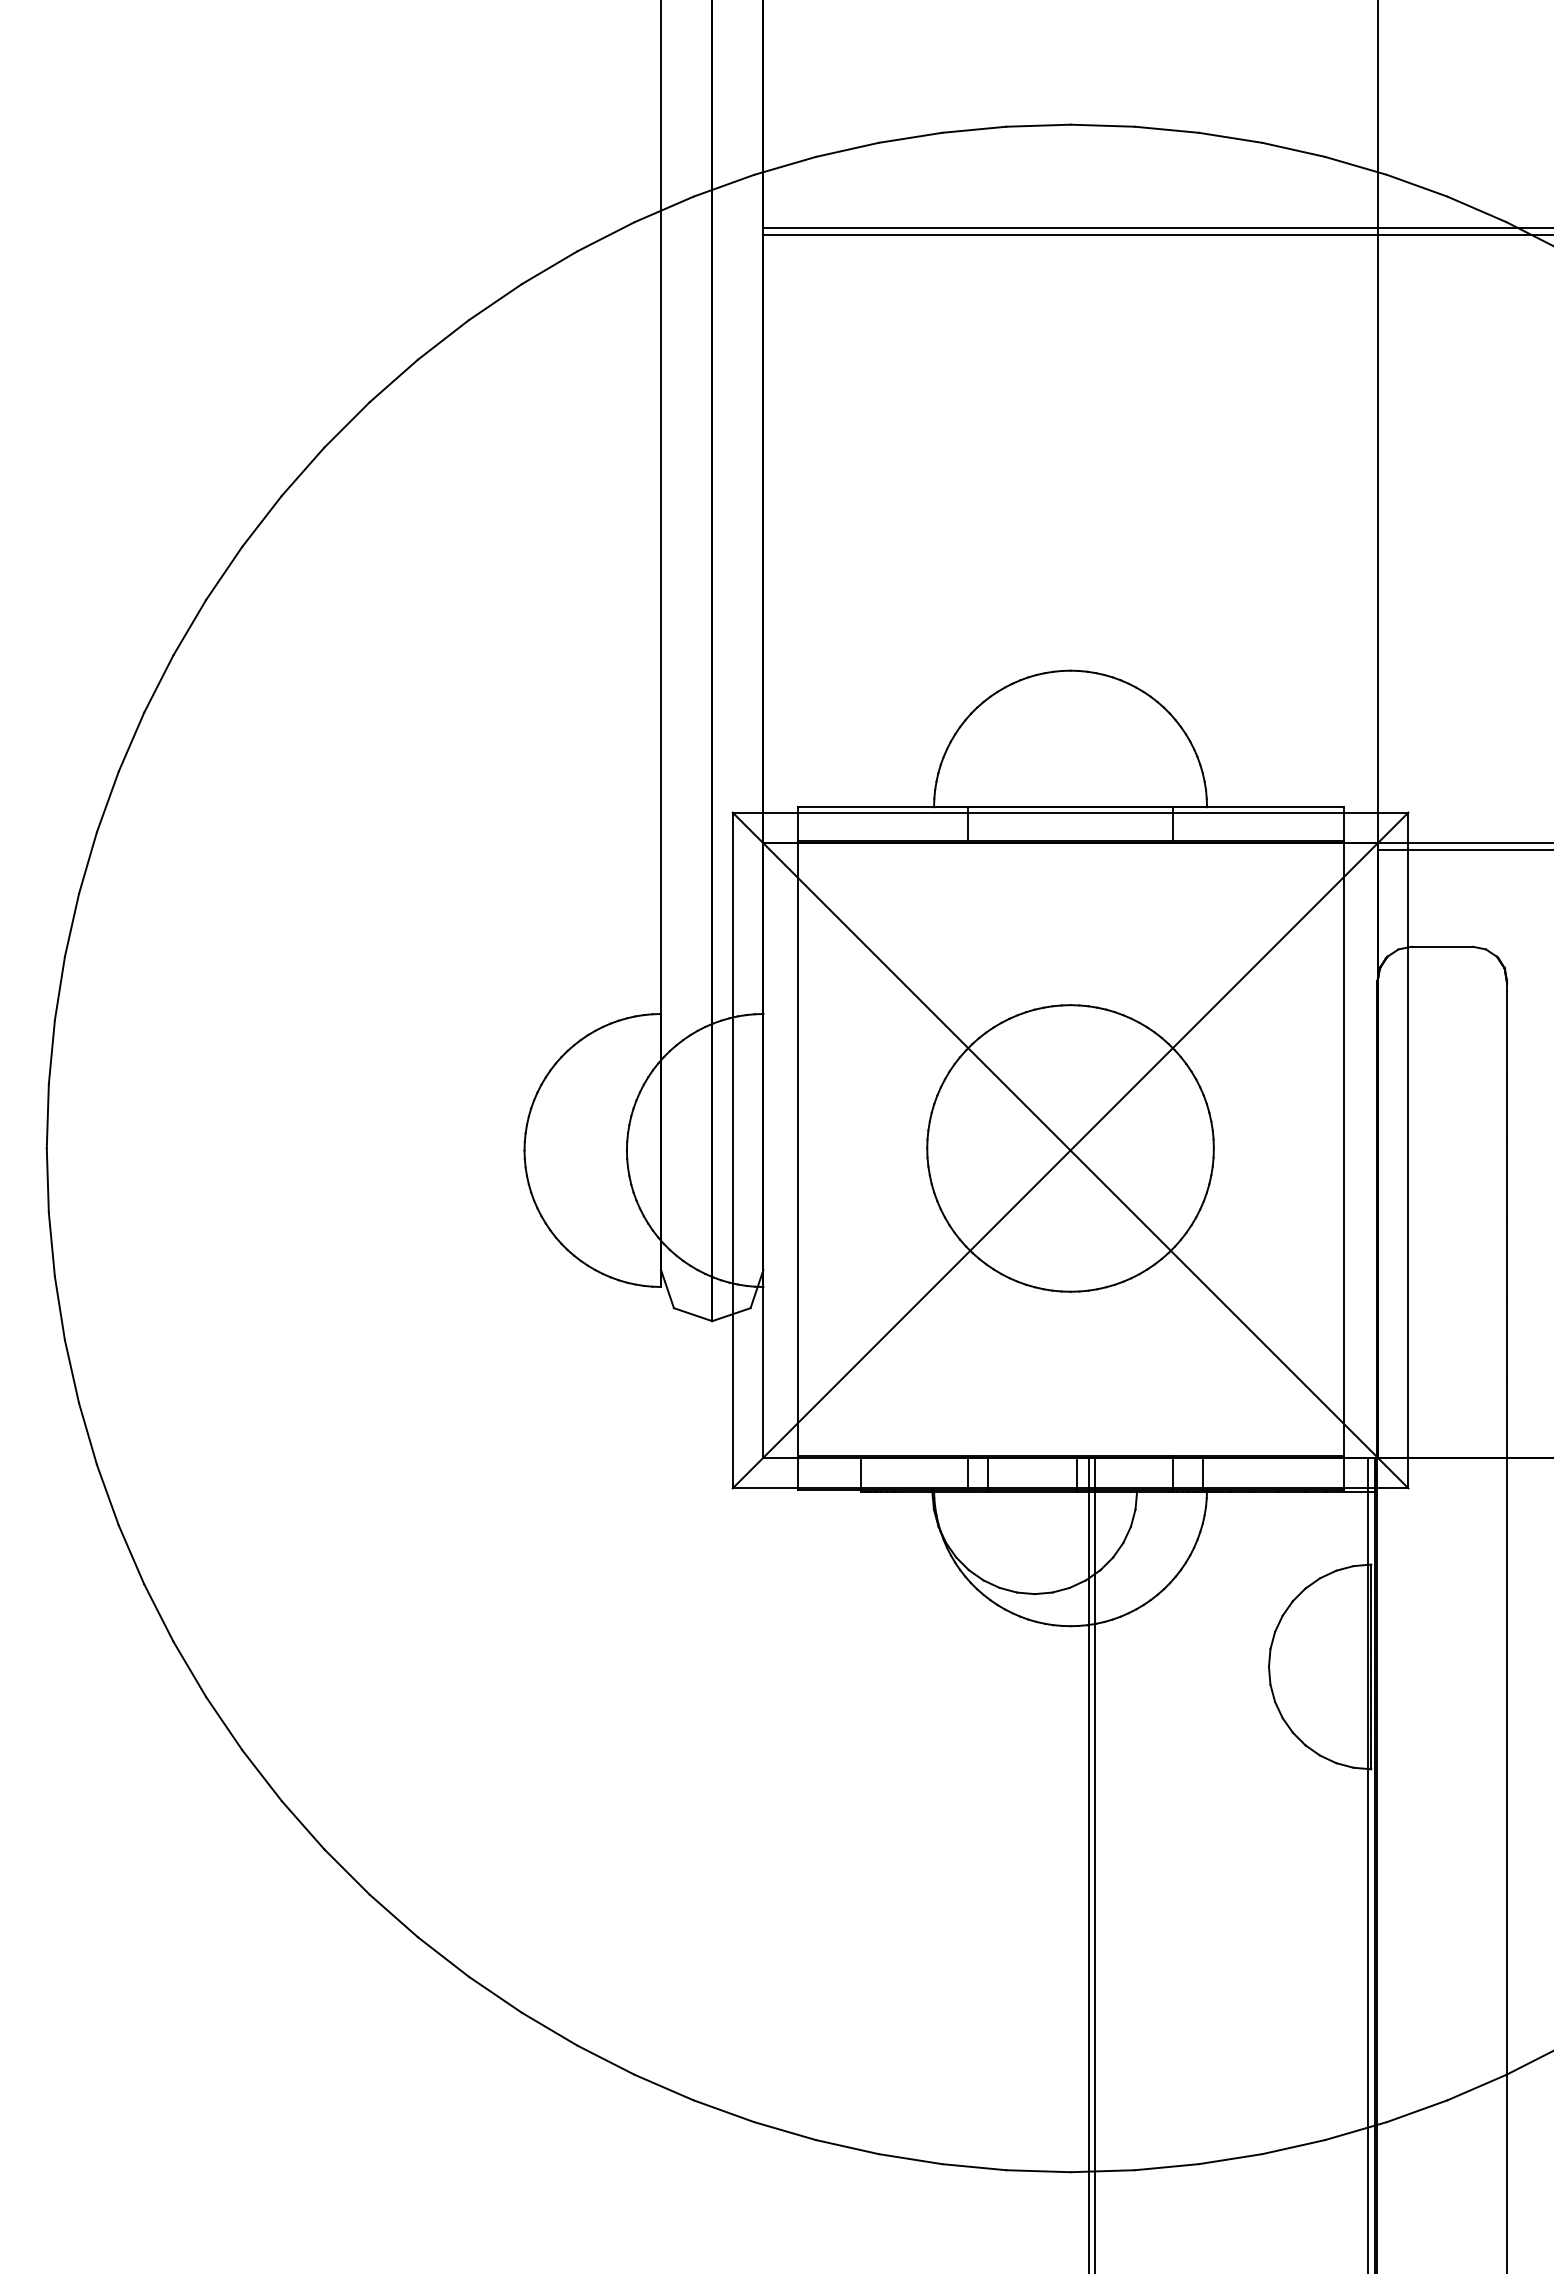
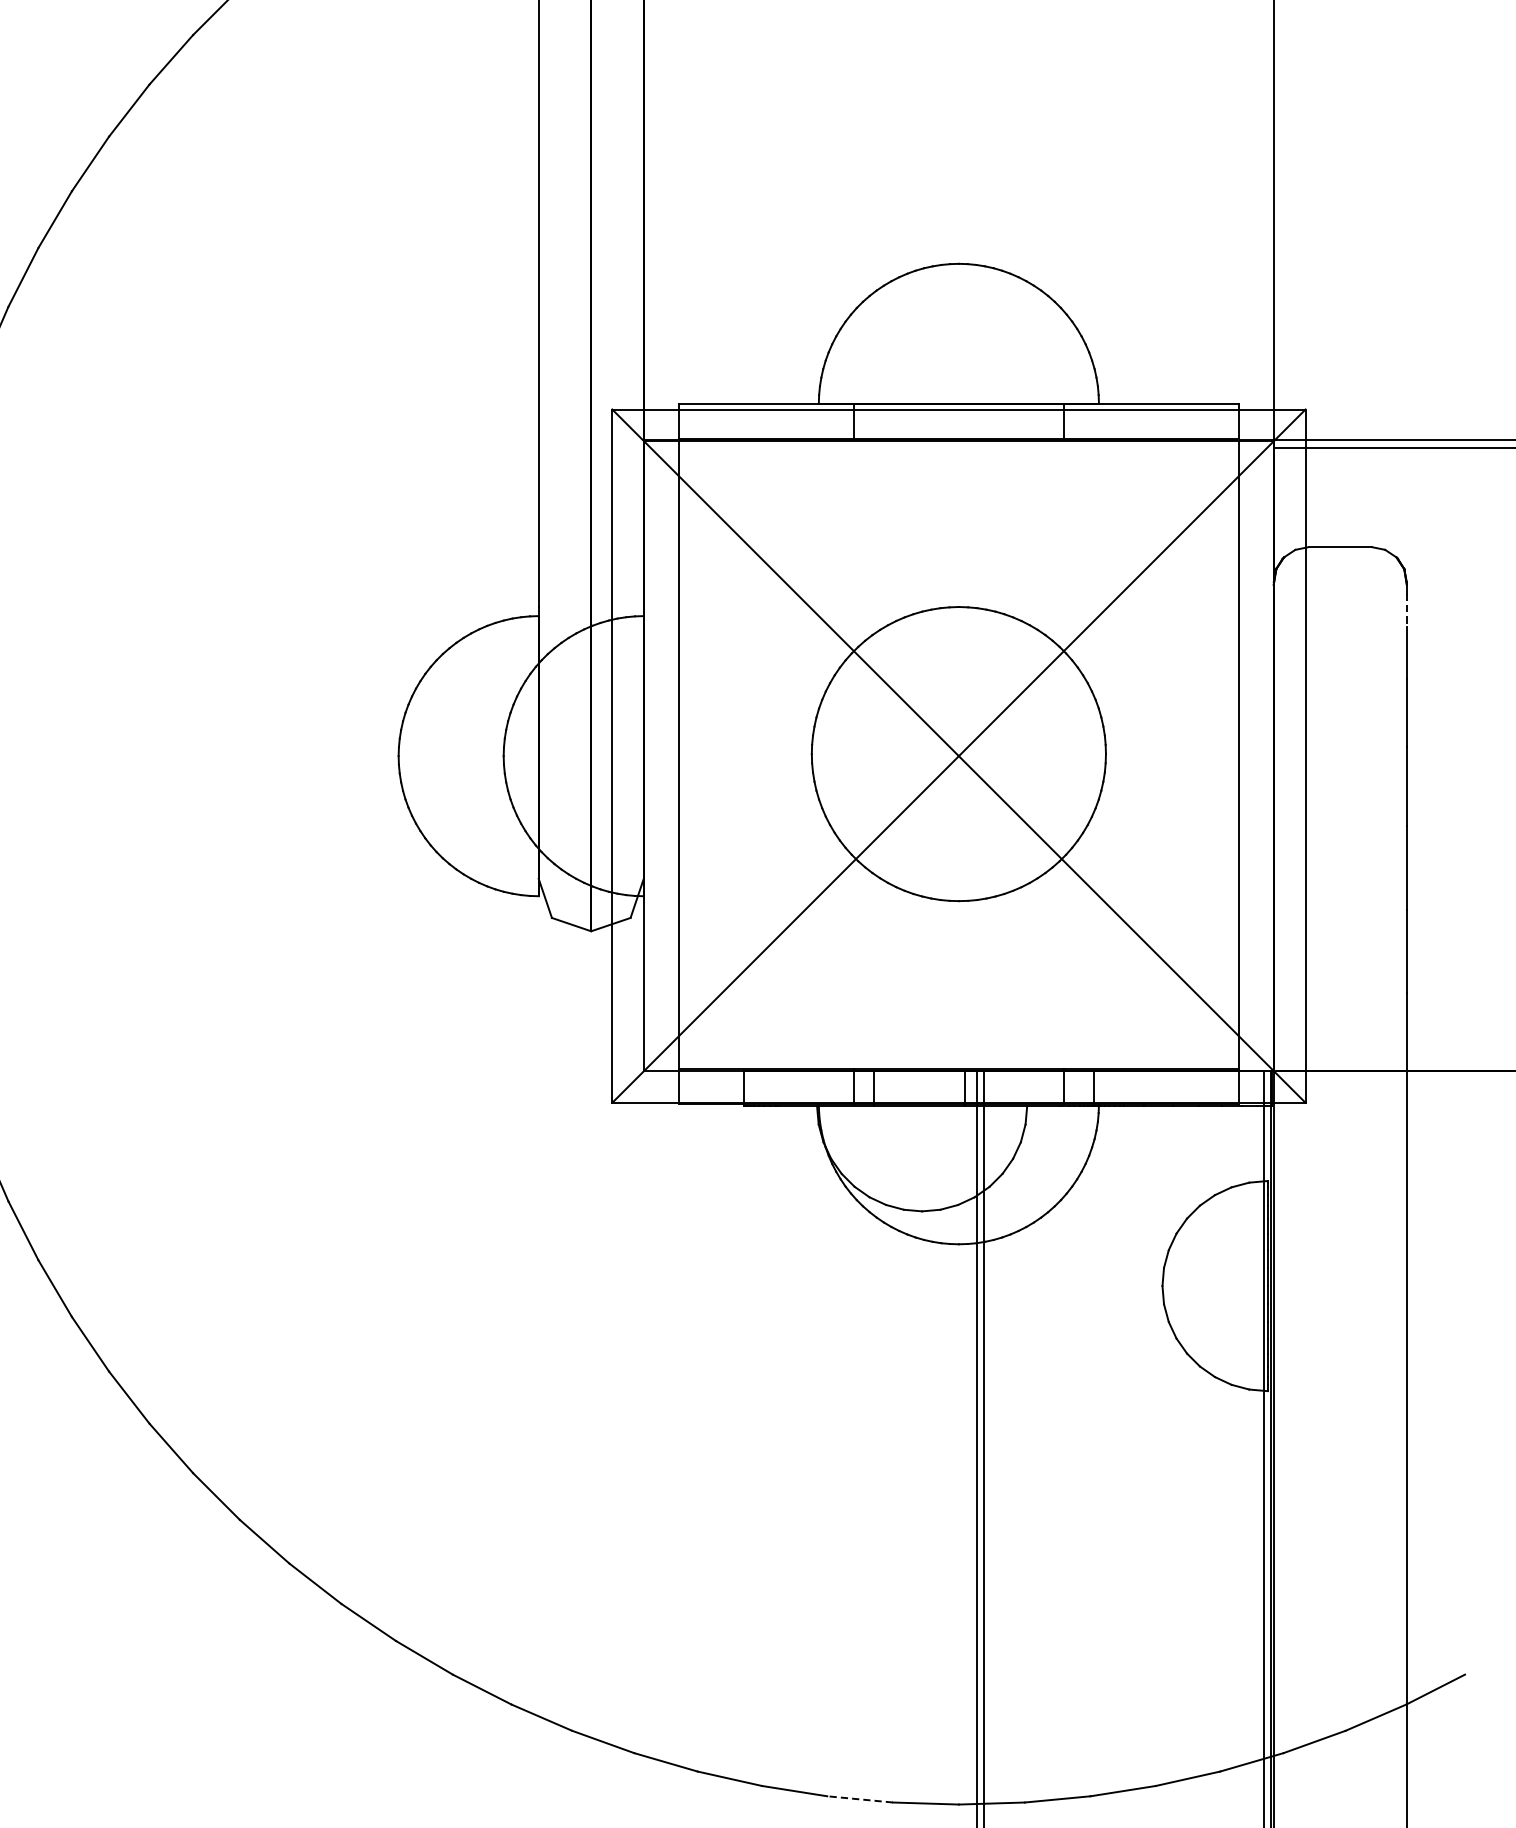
line: (1507, 1008) -> (1407, 610), solid -> dashed
line: (973, 2167) -> (859, 1799), solid -> dashed

